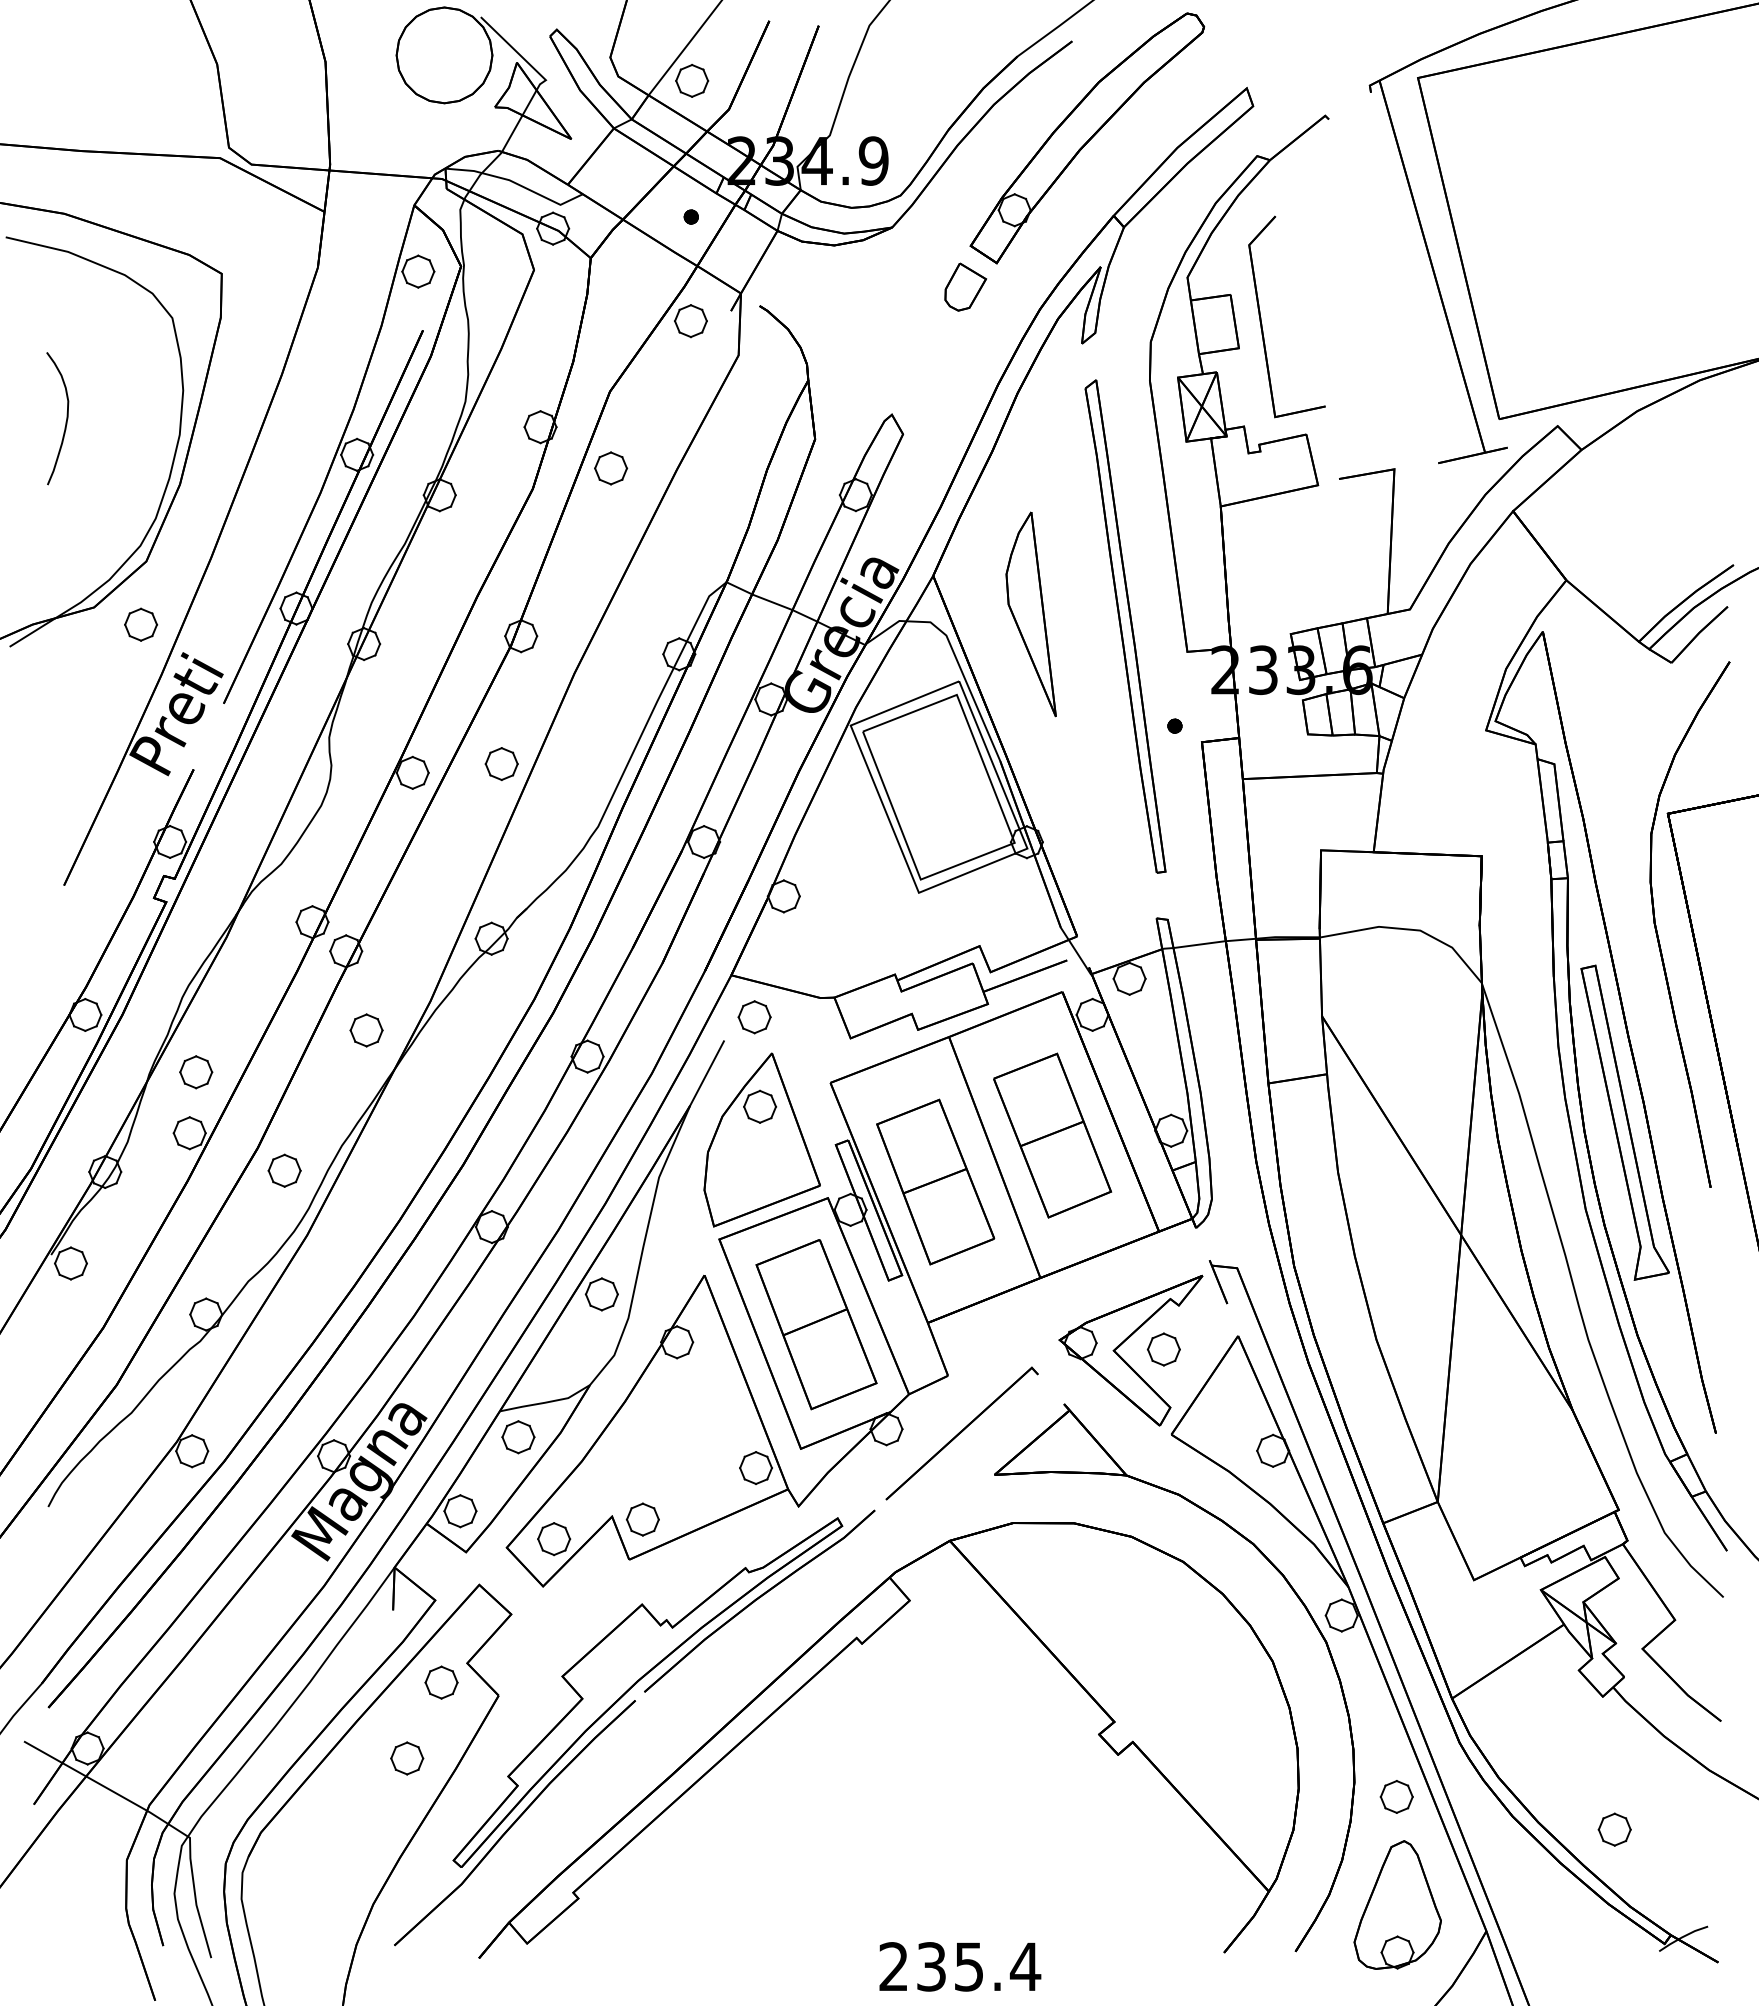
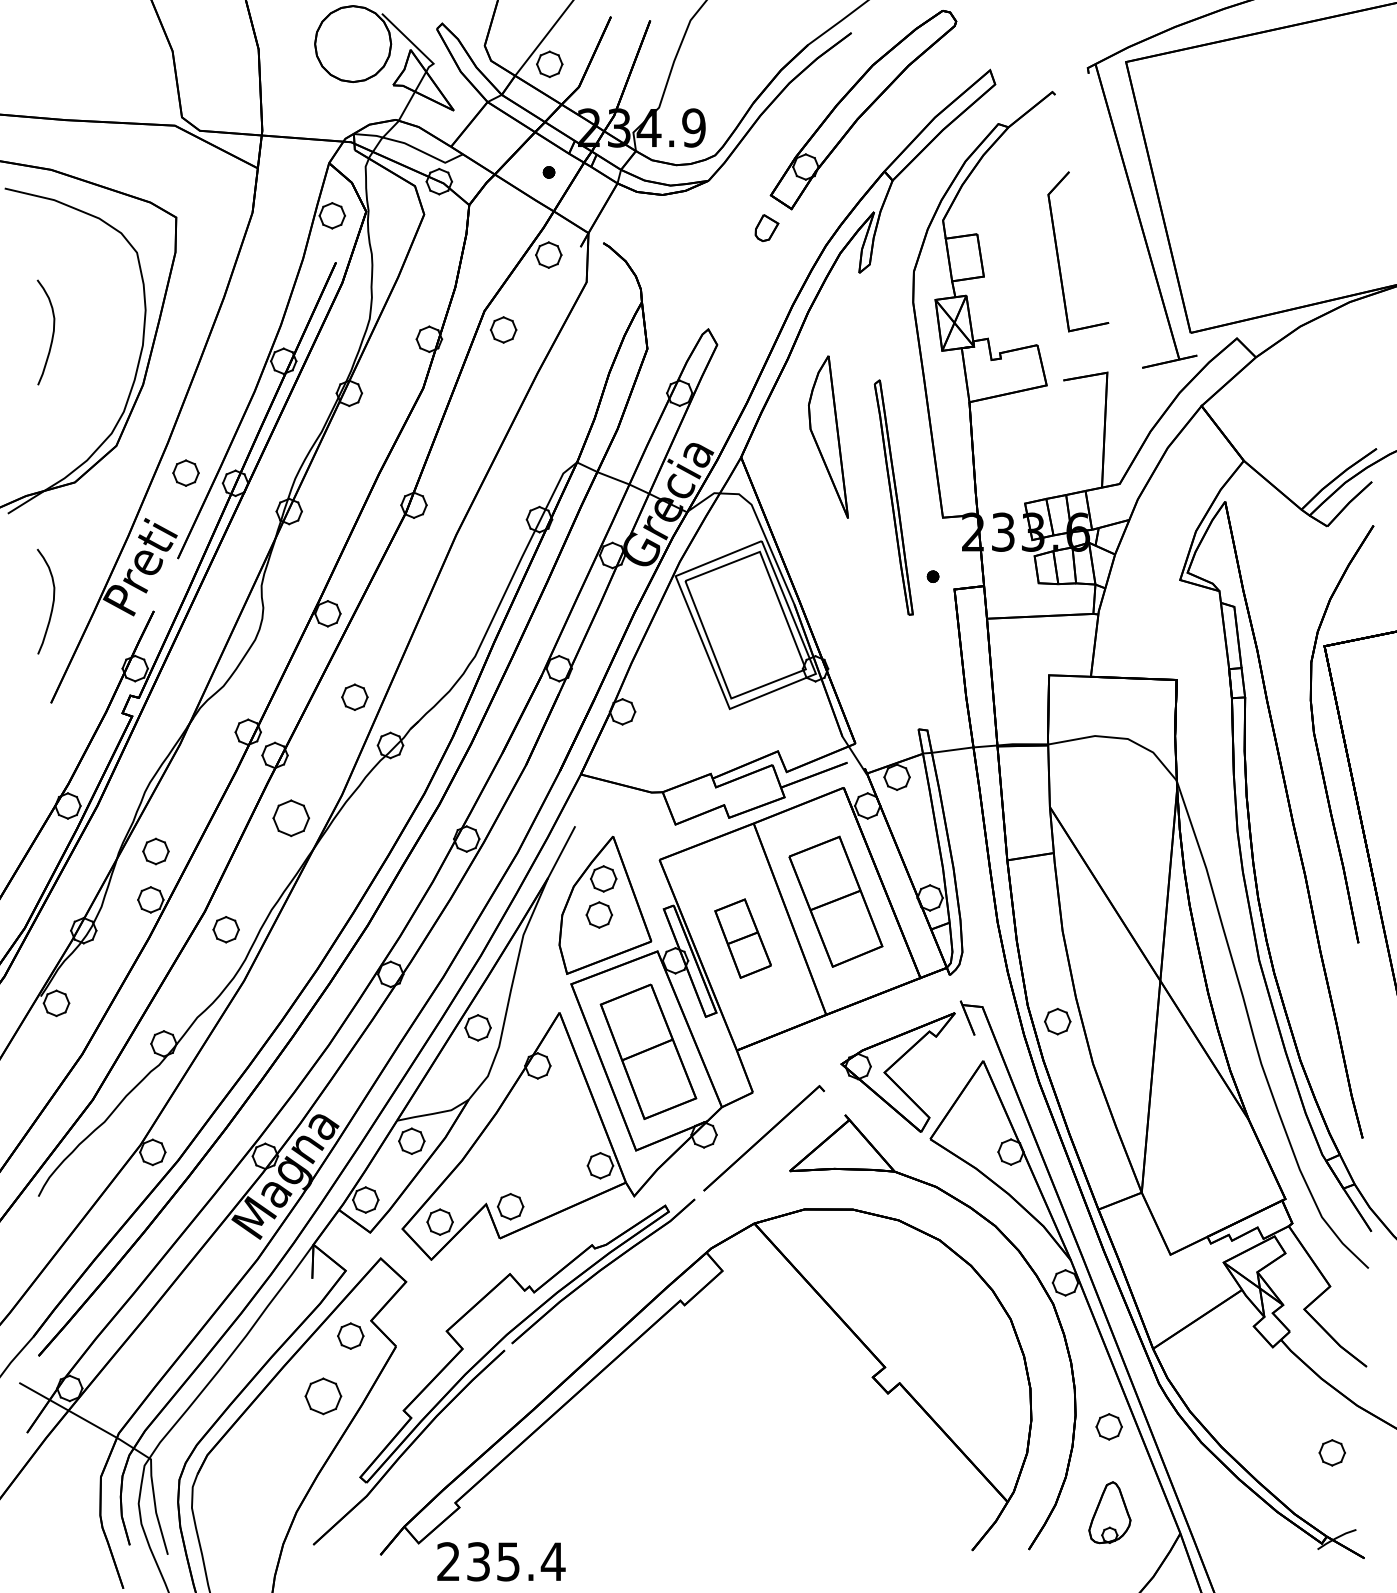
part: (965, 286) -> (766, 227), size x0.7
part: (1261, 317) -> (1058, 252), moved
part: (611, 468) -> (503, 330), moved
part: (1030, 614) -> (827, 437), moved
part: (141, 624) -> (186, 472), moved
part: (1125, 626) -> (893, 497), size x0.6
curve: (65, 760) -> (52, 603), added
part: (501, 763) -> (354, 696), moved
part: (754, 1017) -> (599, 915), moved
part: (366, 1030) -> (291, 818), size x1.4
part: (1624, 1122) -> (1290, 891), removed
part: (935, 1181) -> (742, 938), size x0.6
part: (1163, 1349) -> (1057, 1021), moved
part: (407, 1758) -> (323, 1396), size x1.4
part: (1614, 1829) -> (1332, 1452), moved
part: (1397, 1904) -> (1109, 1512), size x0.6
text: (960, 1966) -> (501, 1561), moved

